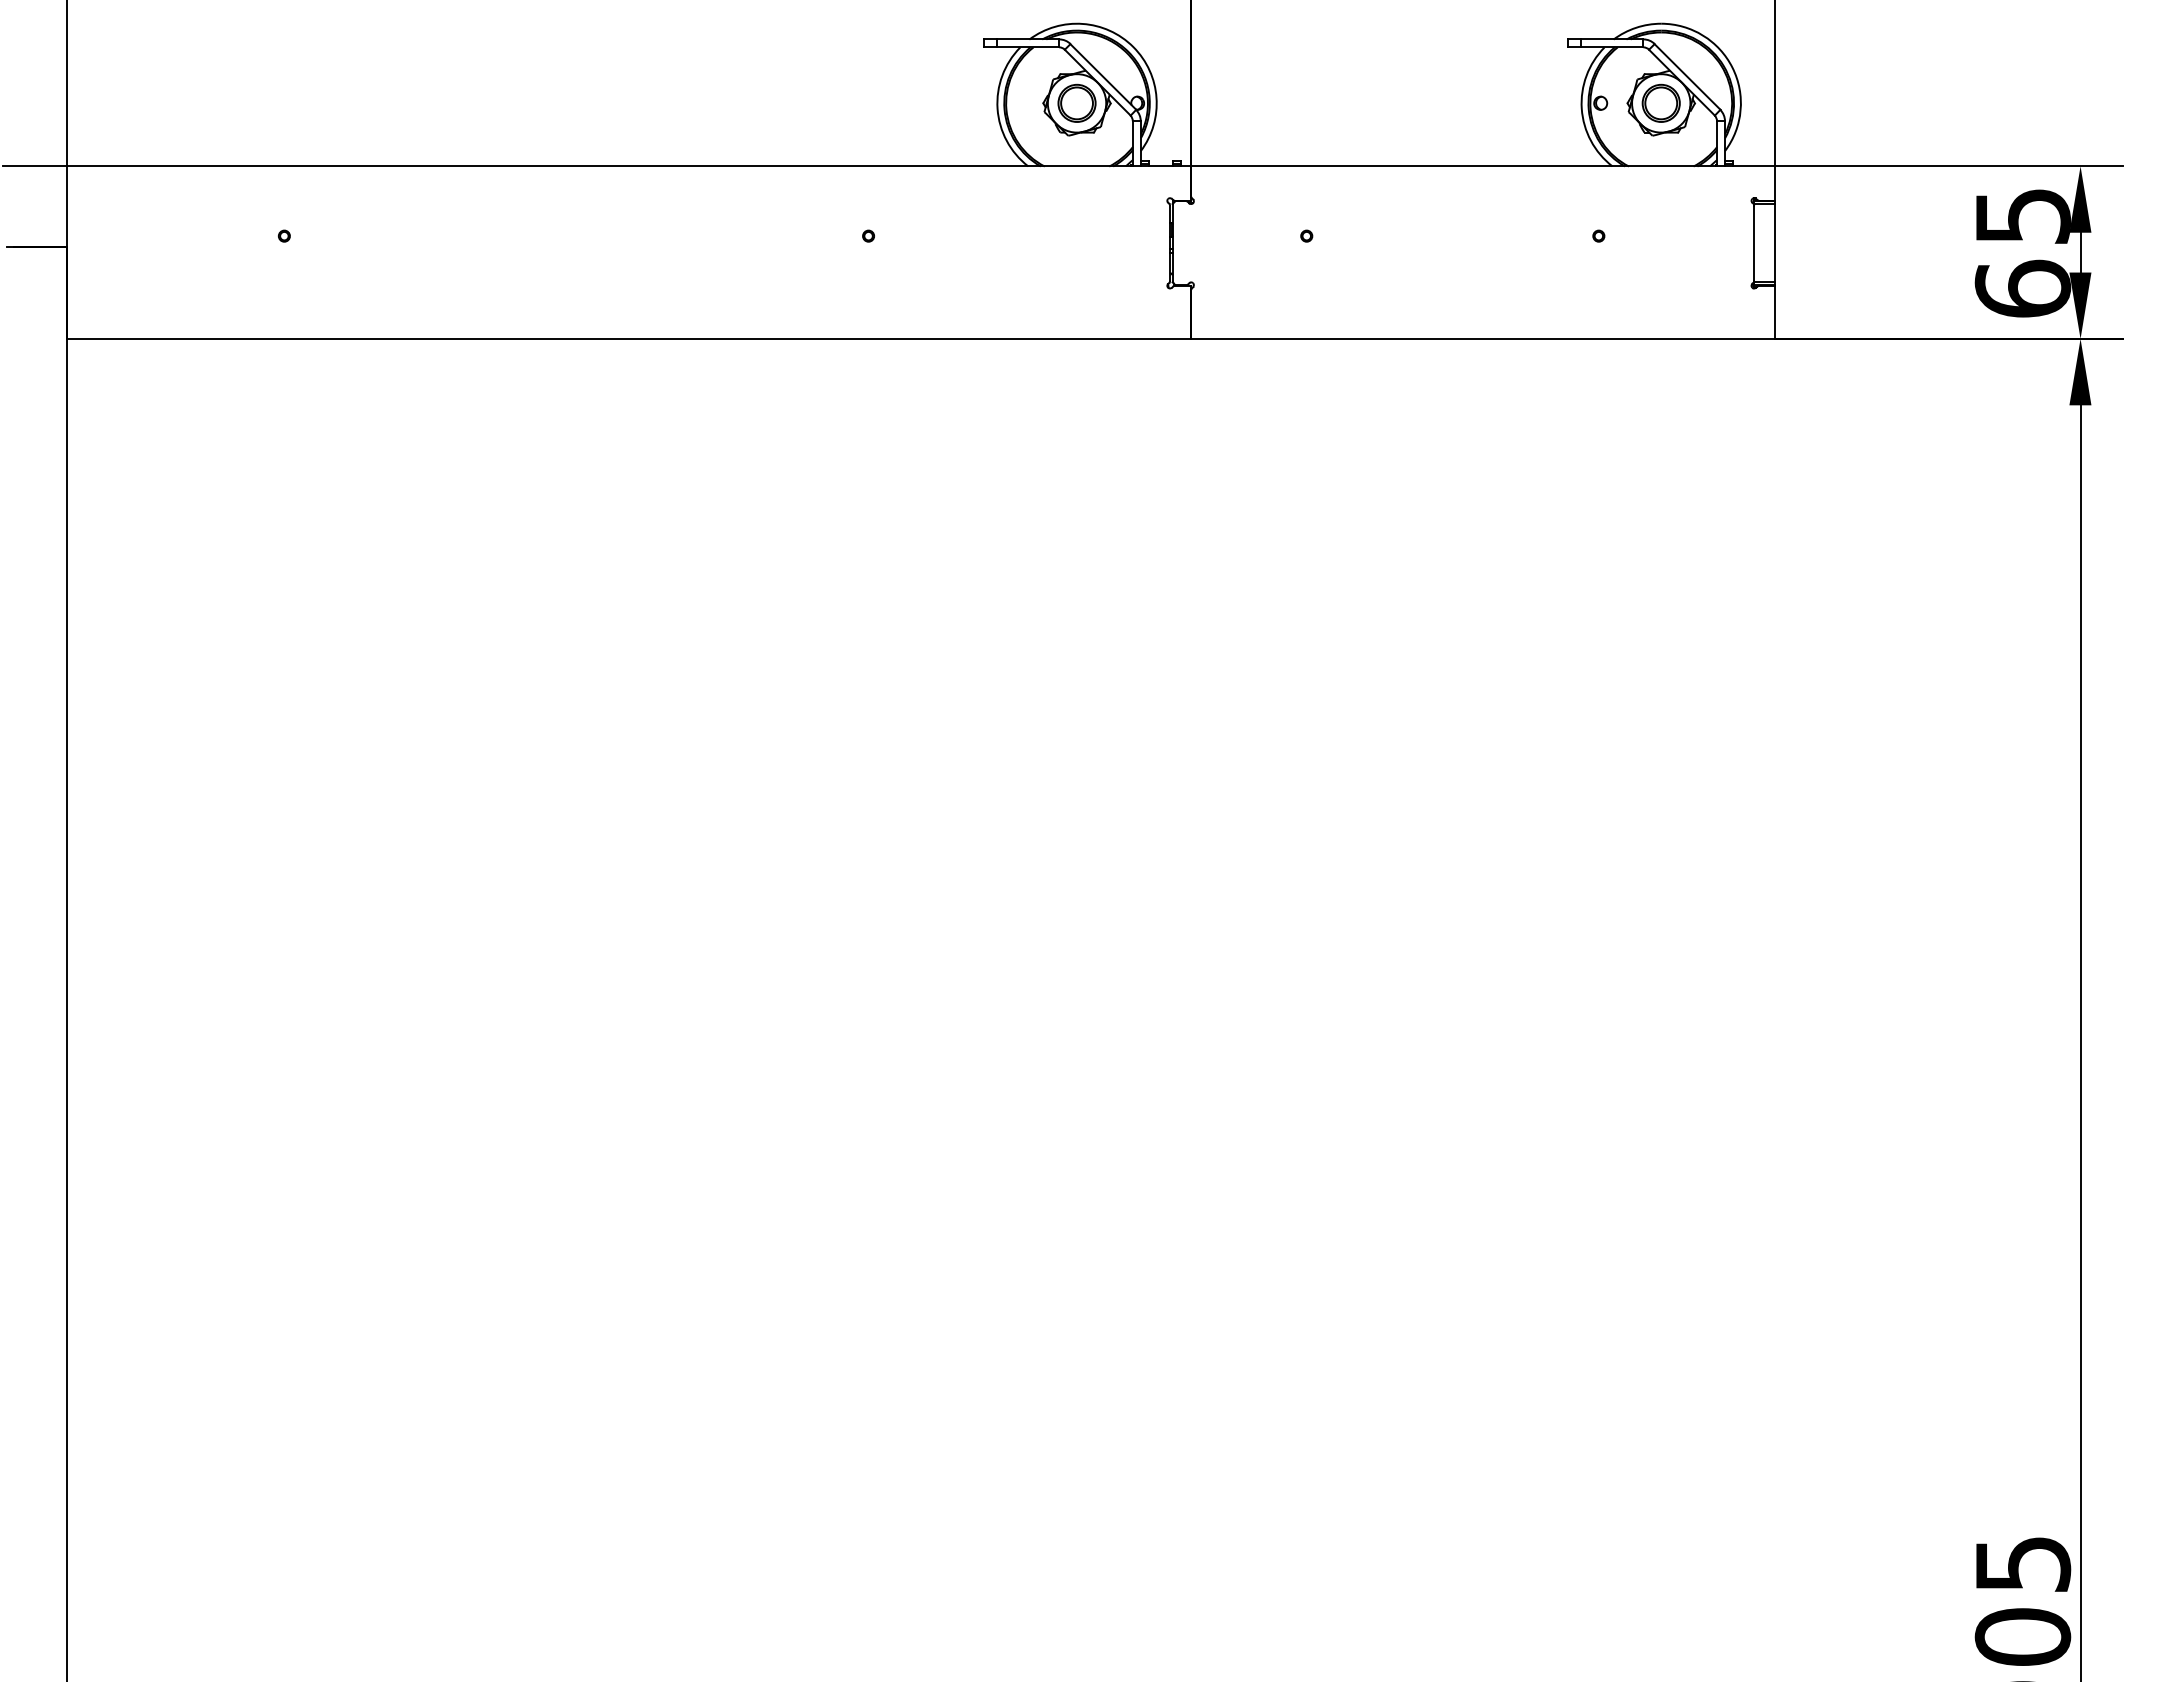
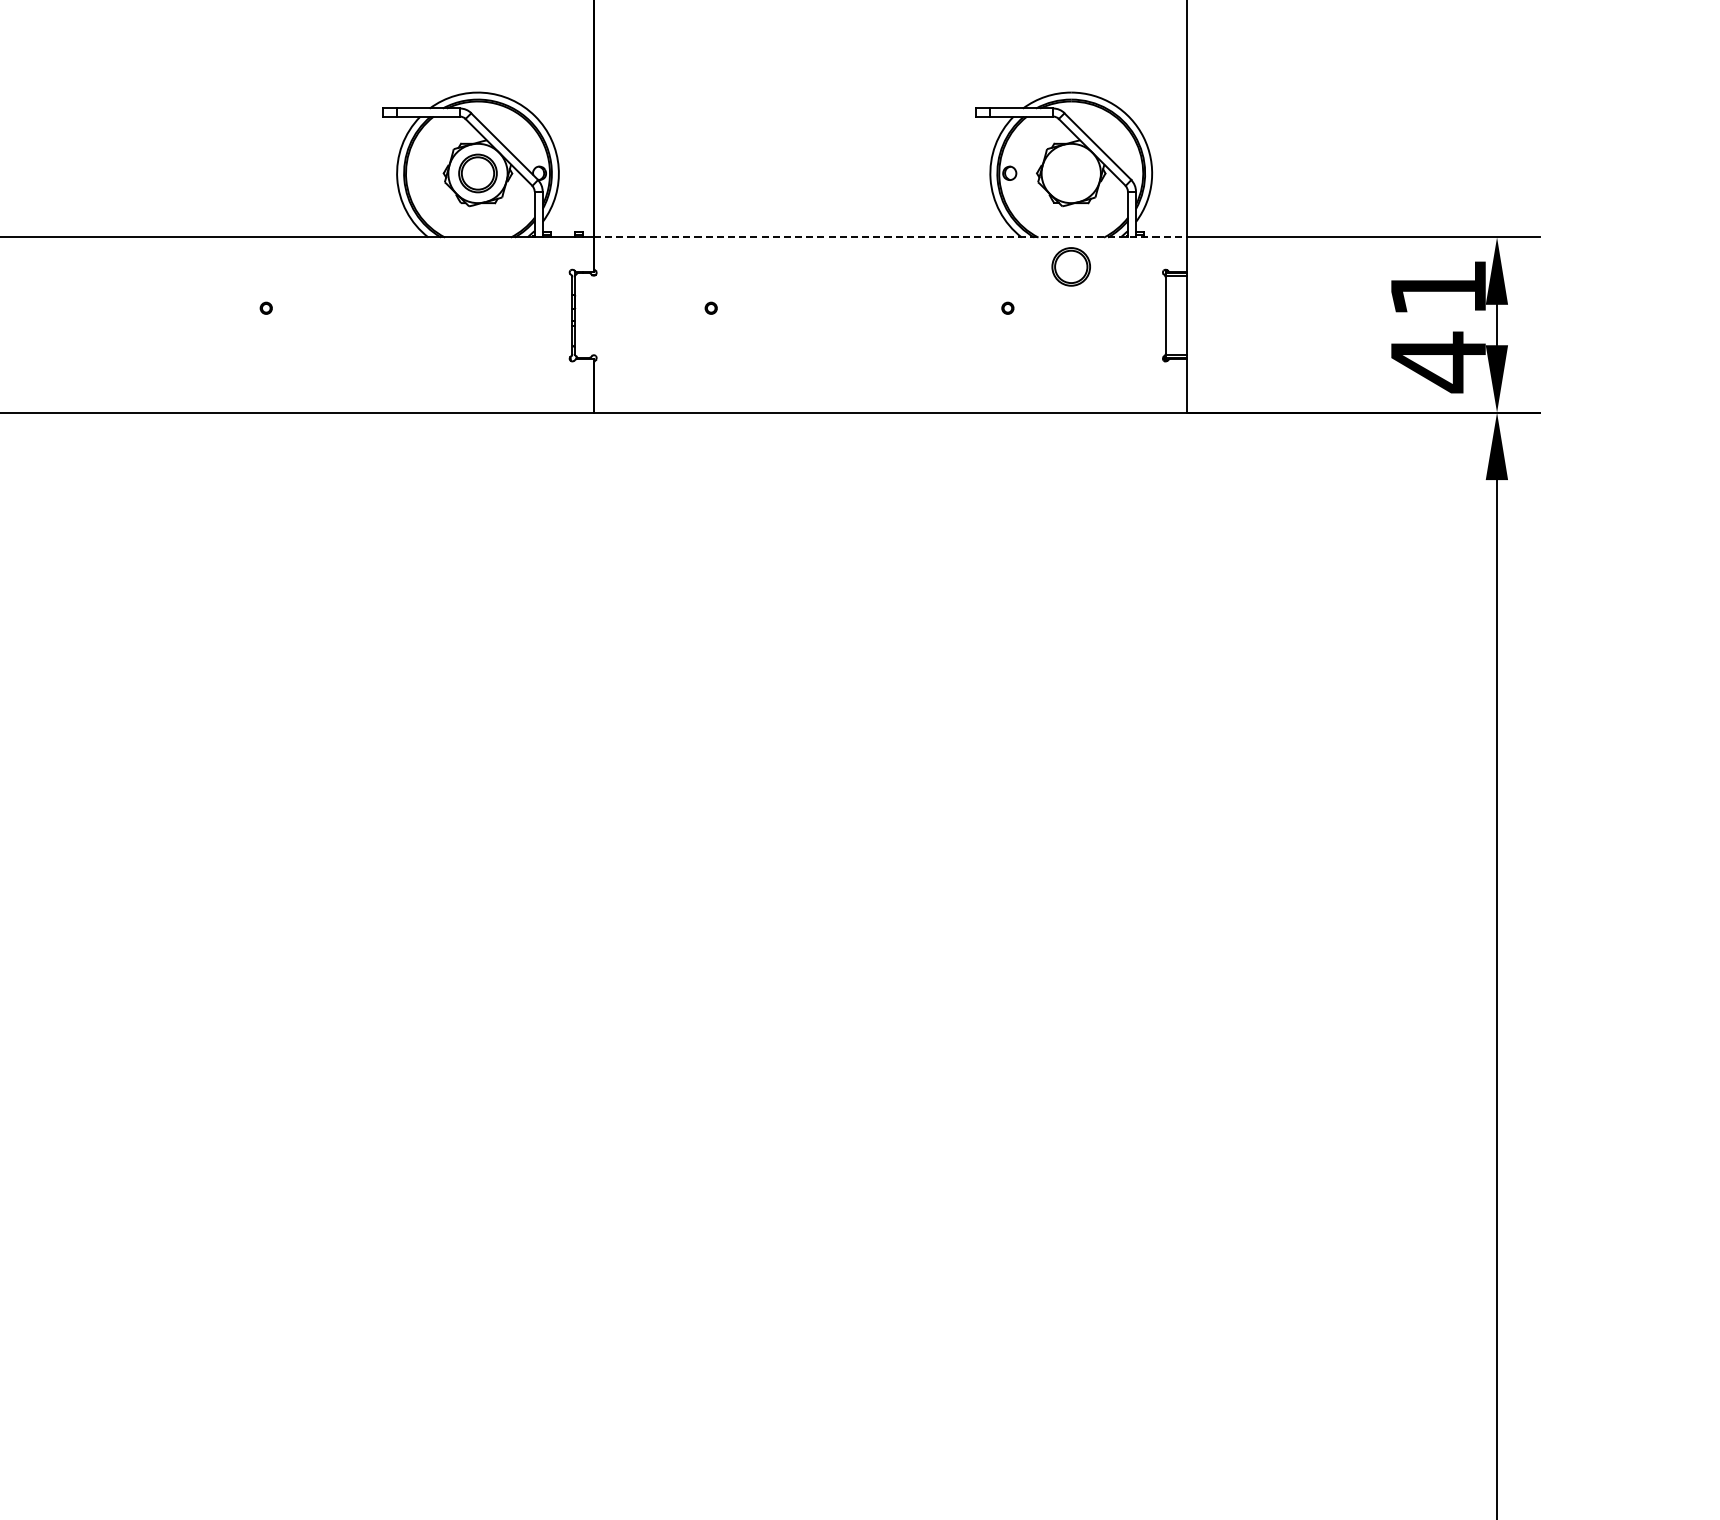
part: (1660, 102) -> (1070, 265), moved
line: (1483, 166) -> (890, 237), solid -> dashed
text: (2022, 254) -> (1438, 326), 65 -> 41

